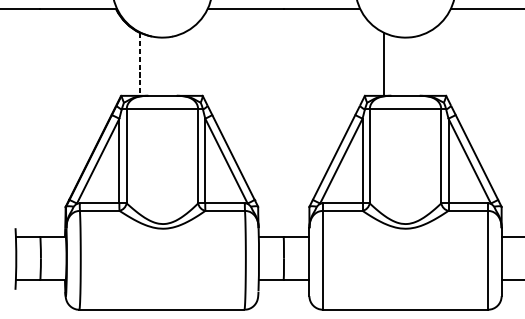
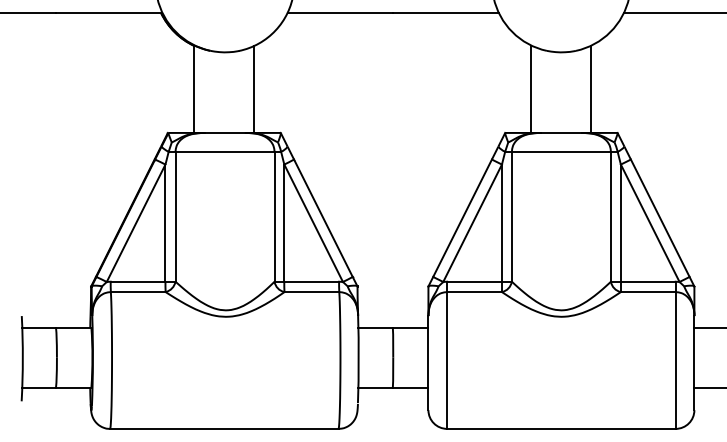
line: (183, 63) -> (254, 88), added
line: (427, 63) -> (591, 88), added
line: (140, 64) -> (194, 89), dashed -> solid

